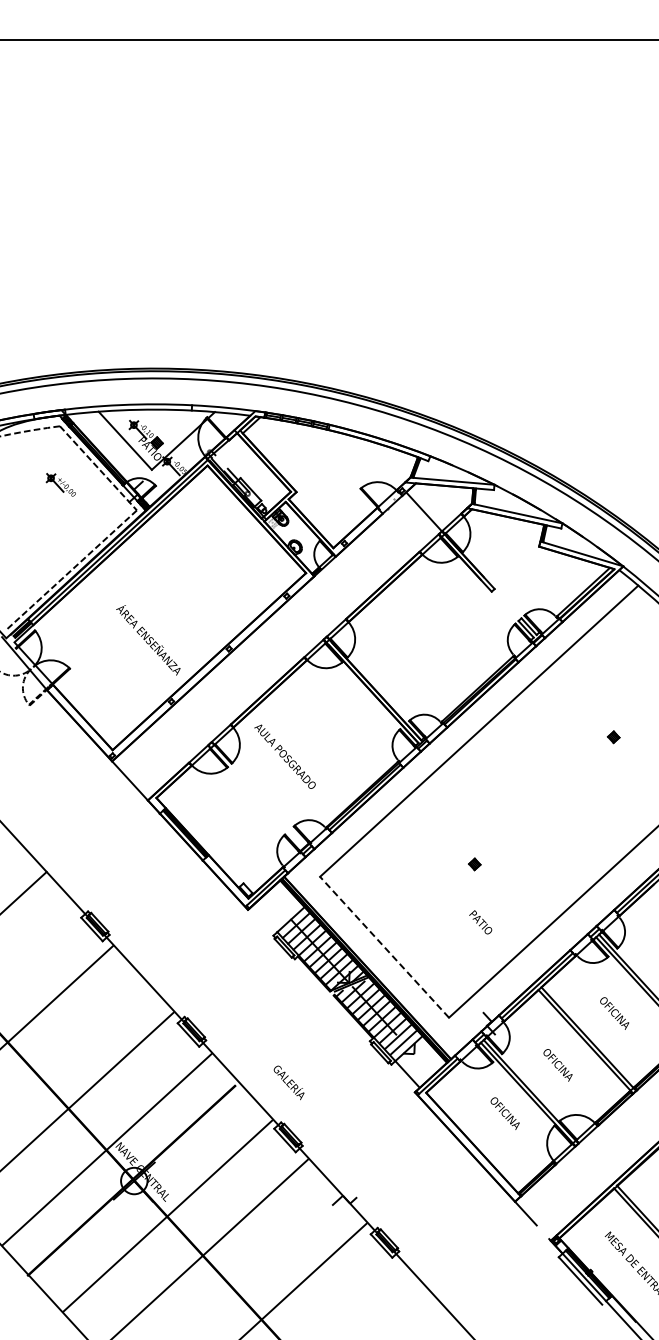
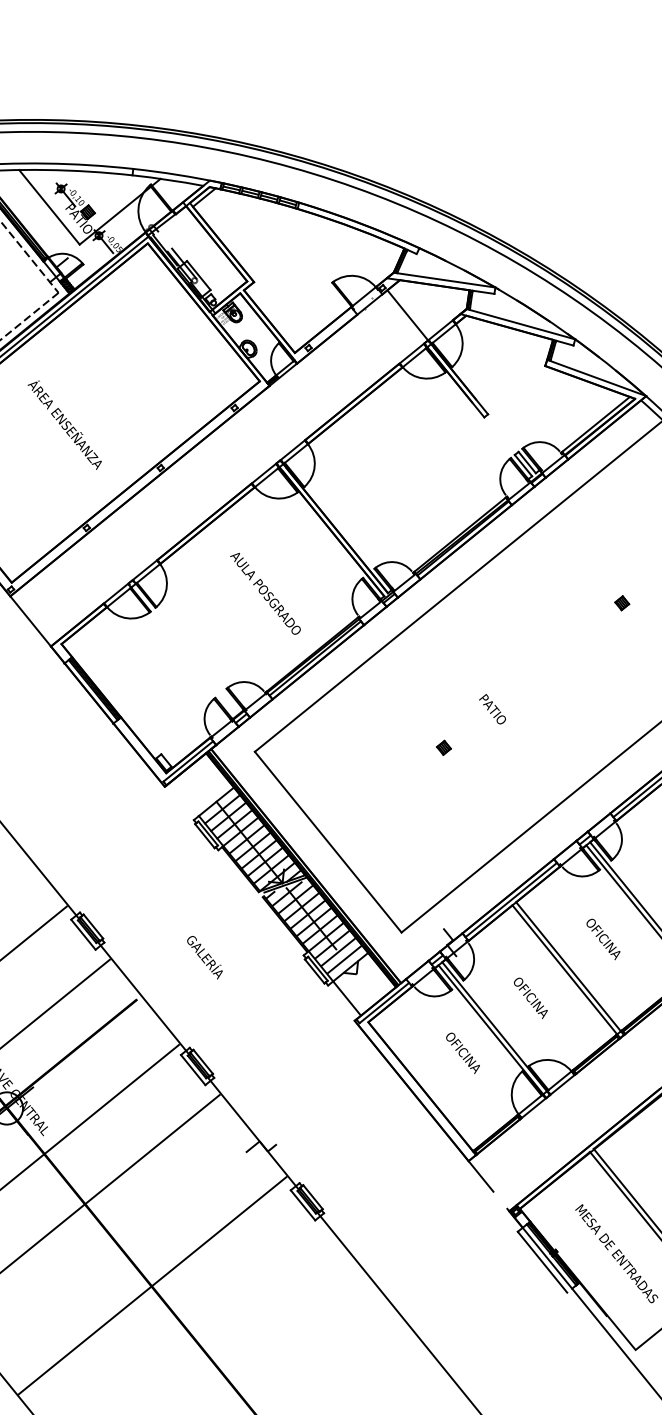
text: (148, 640) -> (64, 425), moved
text: (284, 756) -> (264, 593), moved
text: (480, 922) -> (492, 709), moved
line: (384, 946) -> (328, 841), dashed -> solid
text: (288, 1082) -> (204, 957), moved

